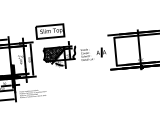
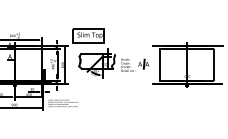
hatch: (53, 54) -> (90, 61), removed

